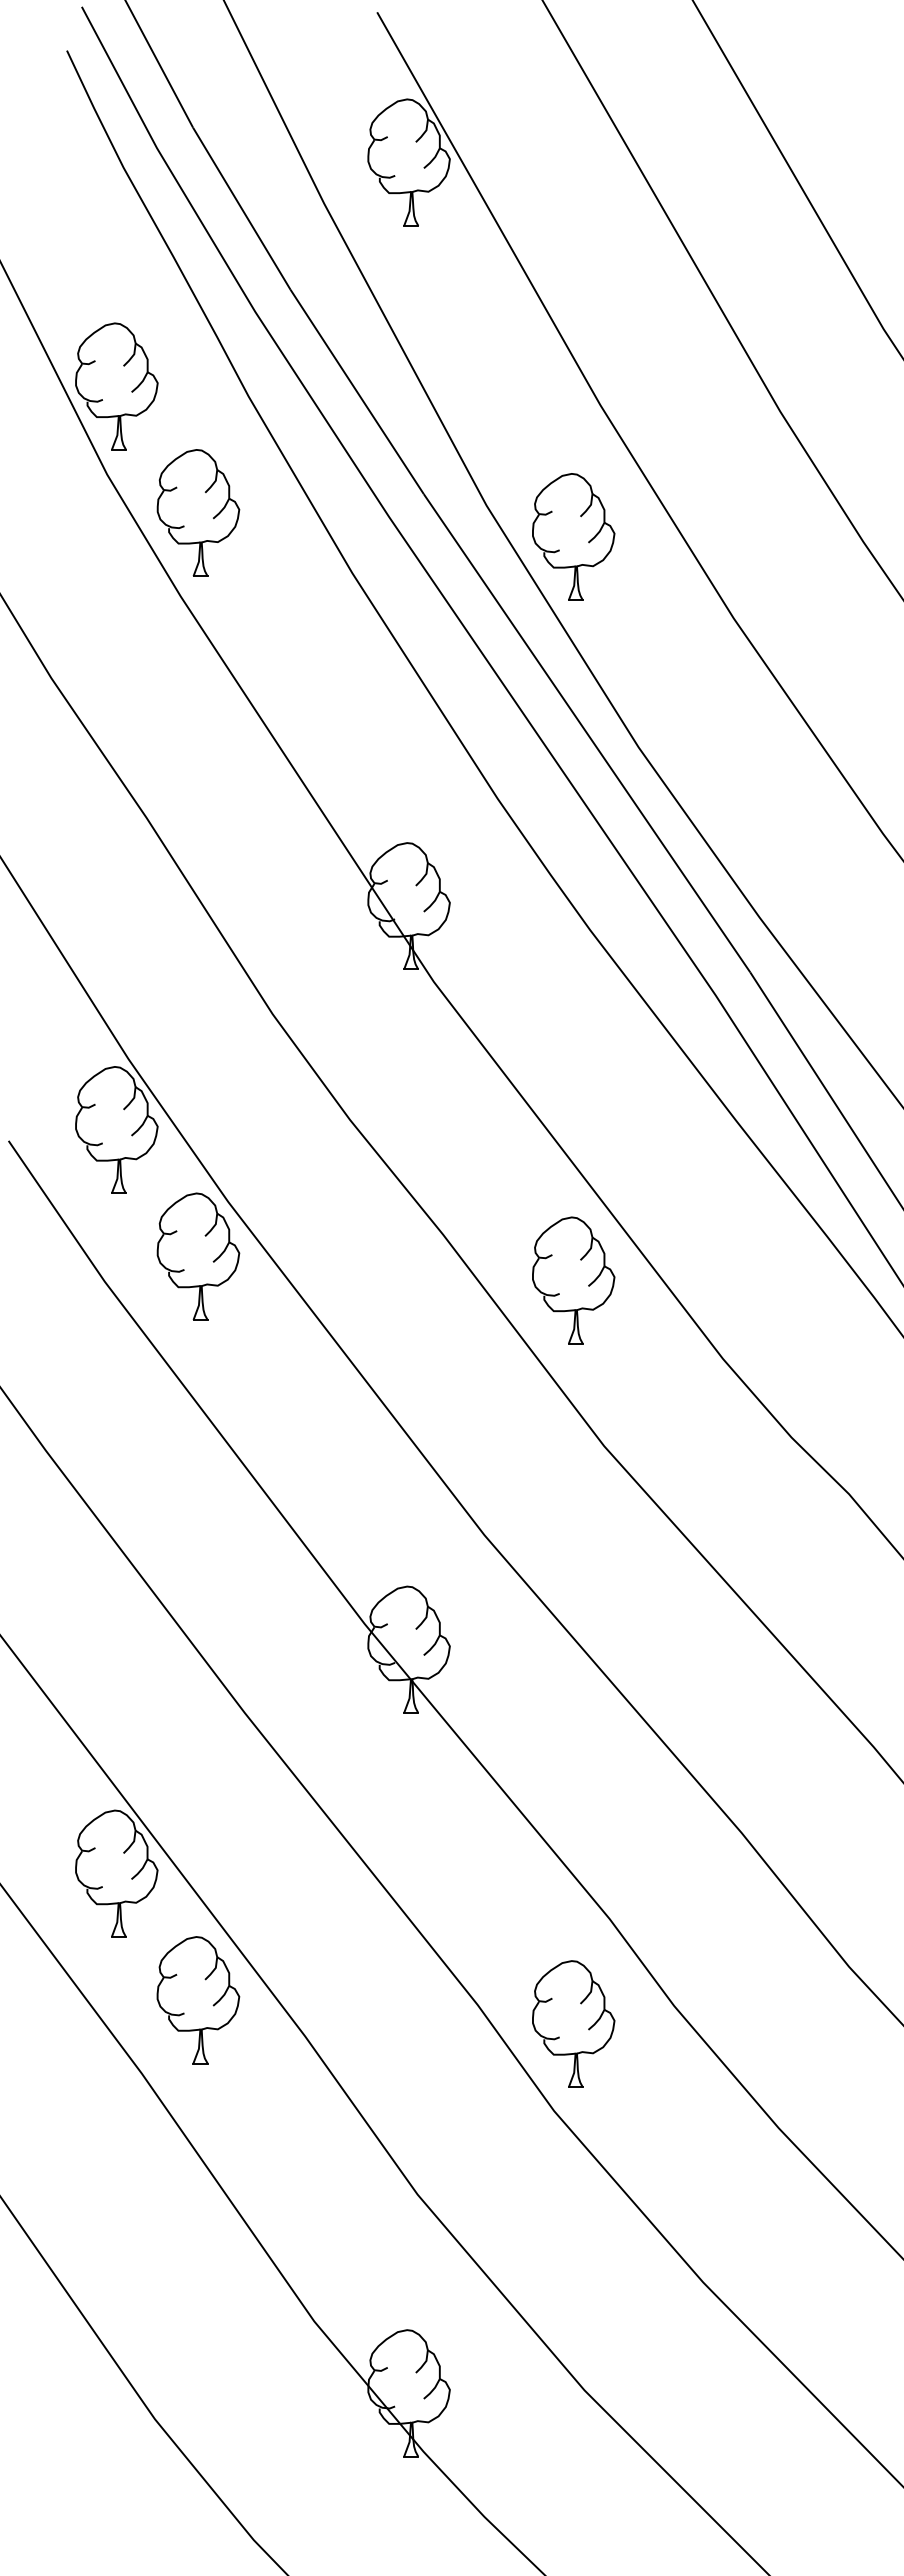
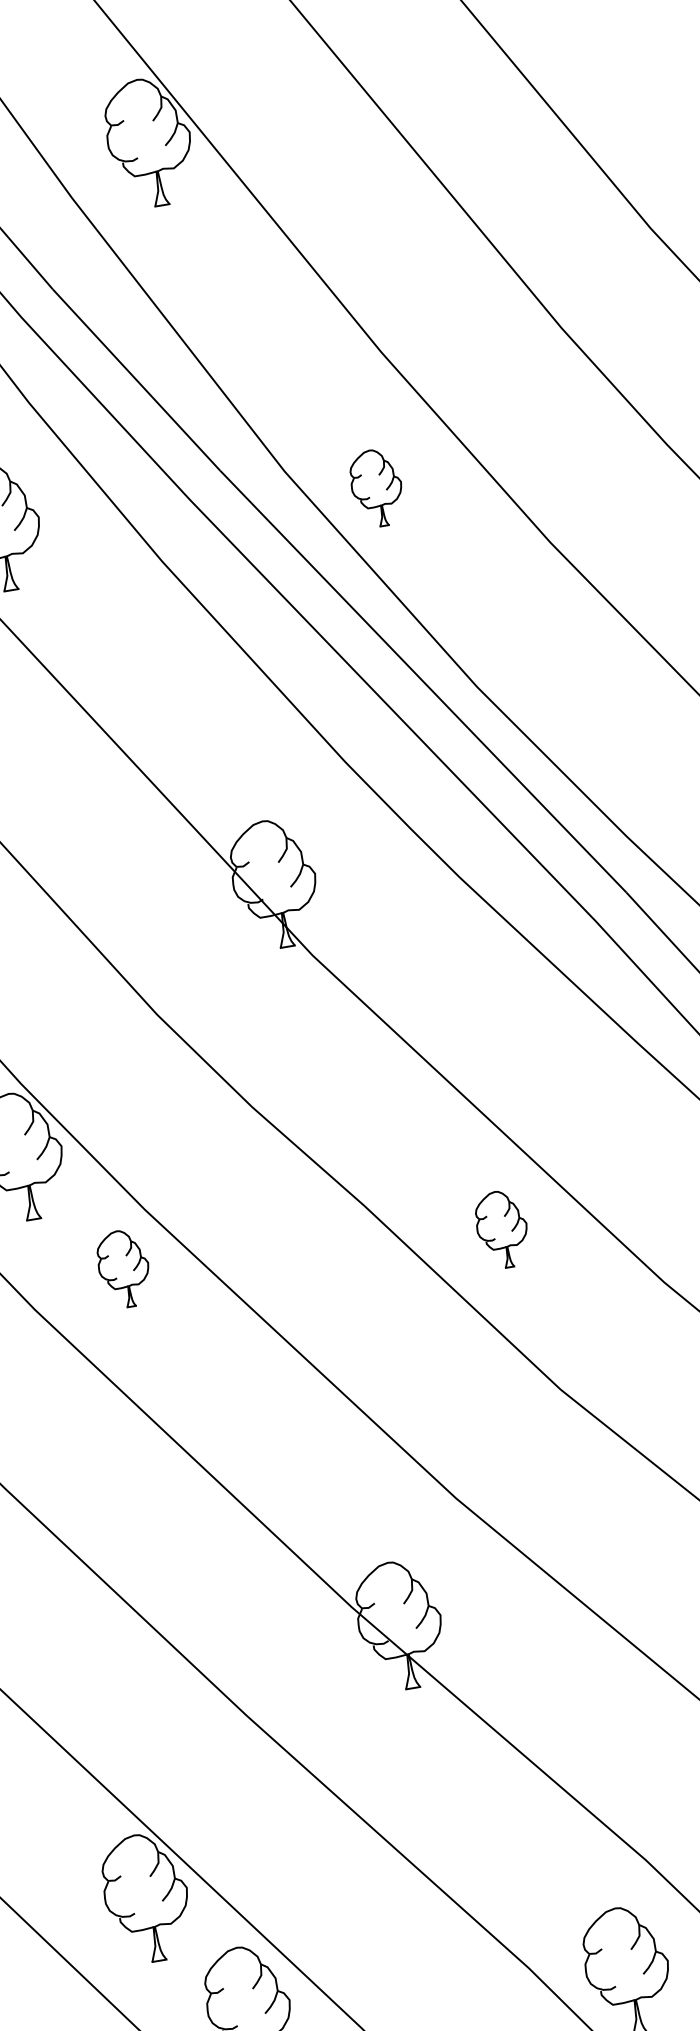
part: (573, 536) -> (376, 487), size x0.6
part: (198, 1256) -> (124, 1268), size x0.6
part: (573, 1280) -> (502, 1229), size x0.6

